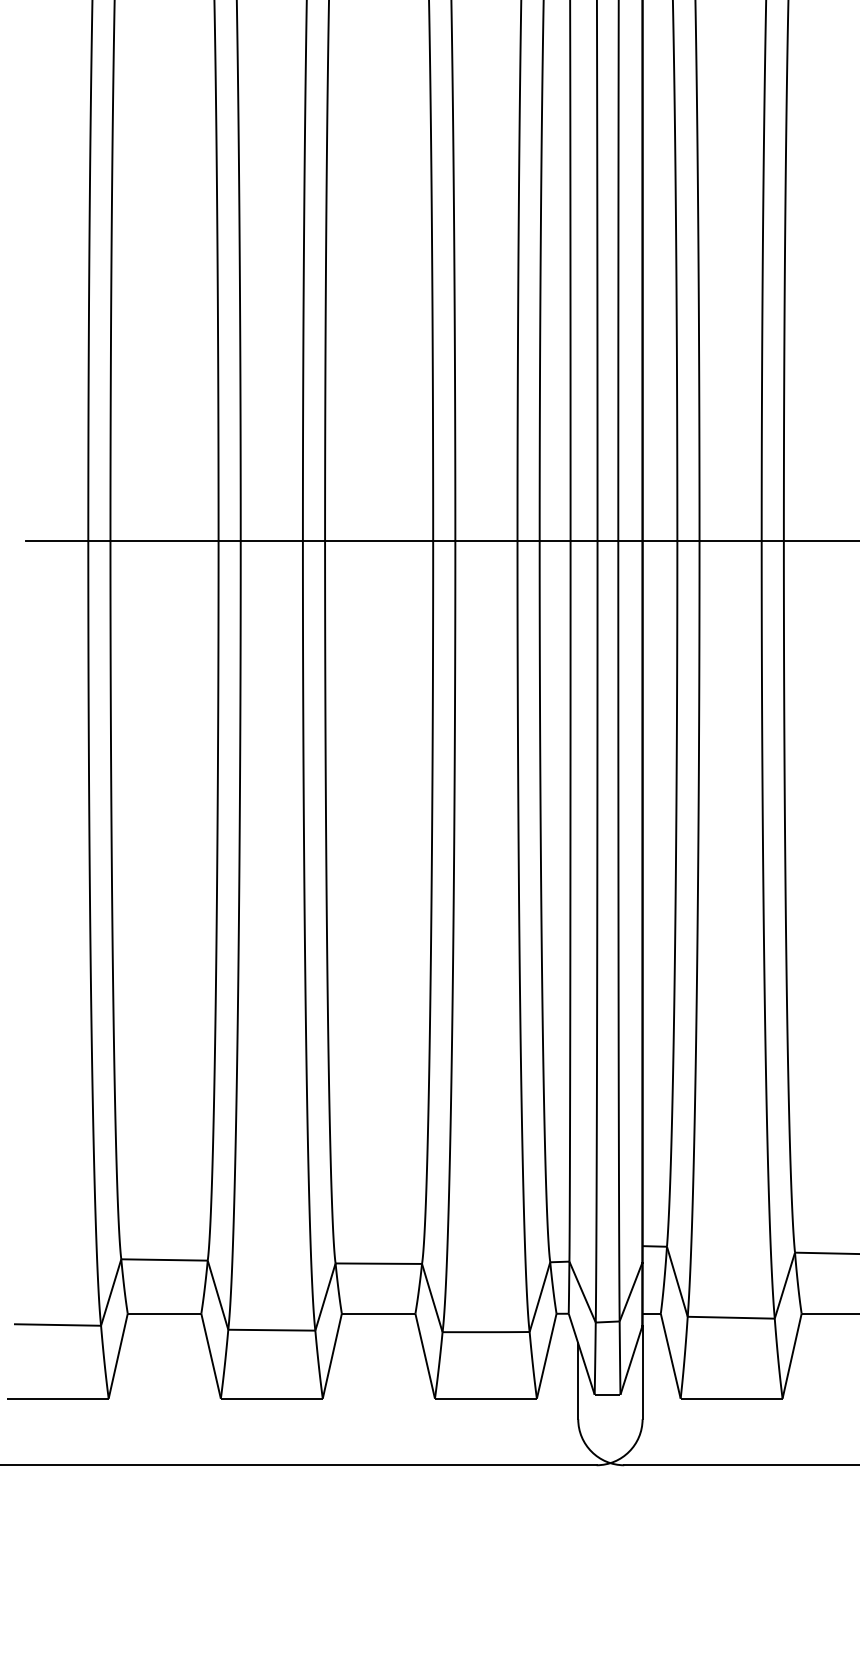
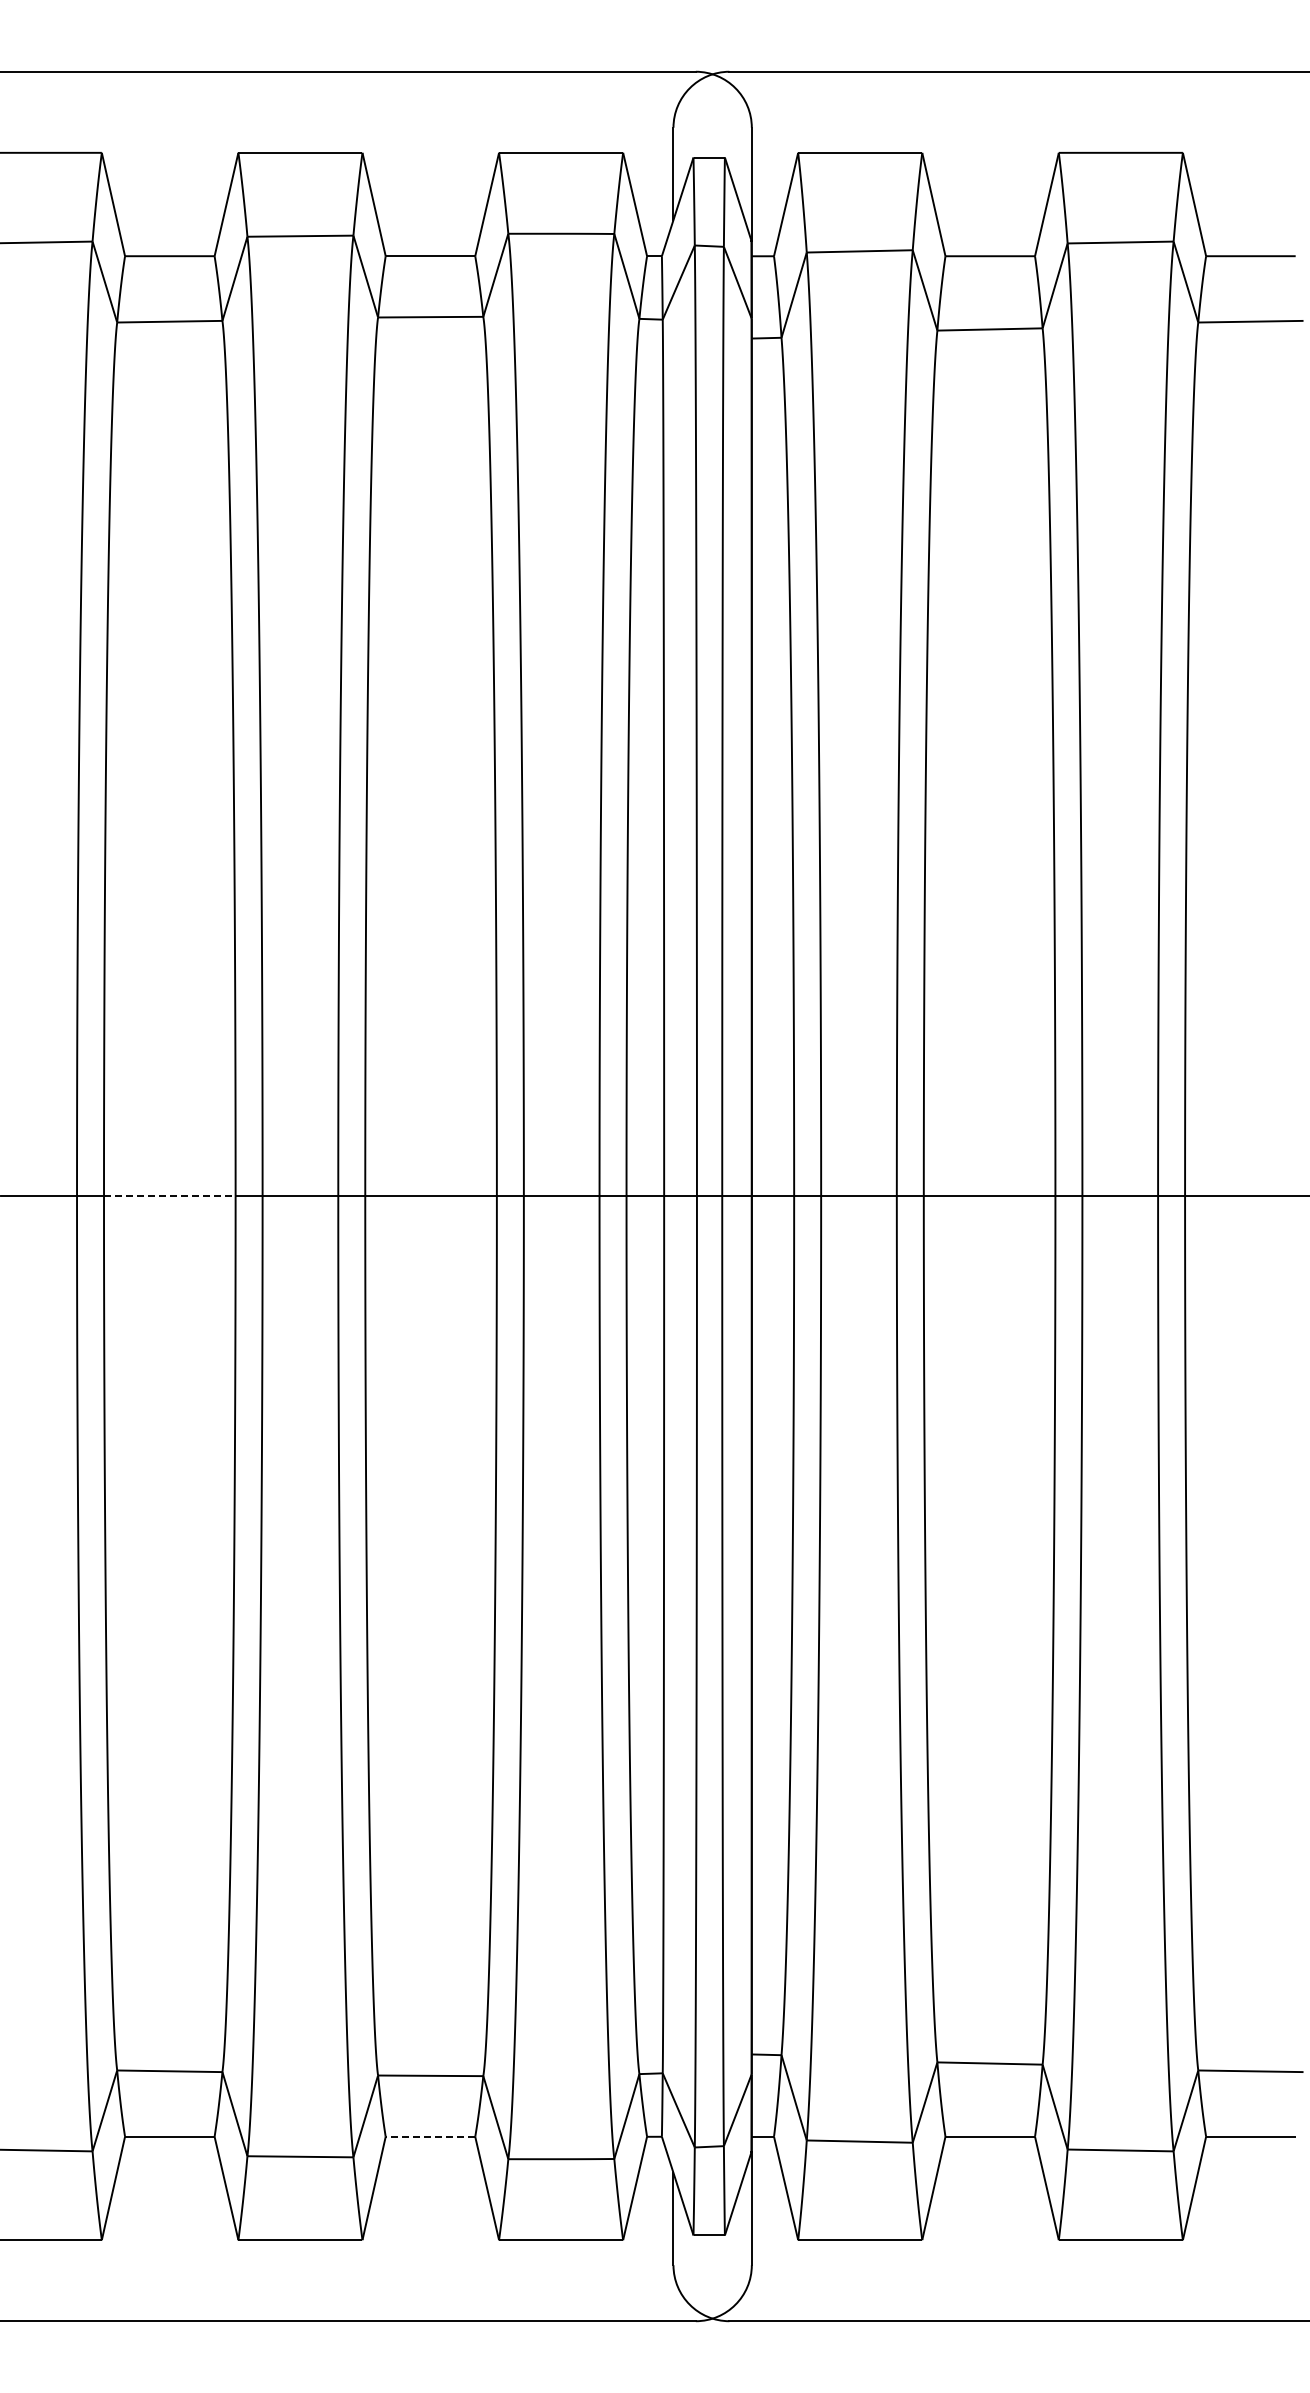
line: (164, 541) -> (169, 1196), solid -> dashed
line: (378, 1313) -> (430, 2136), solid -> dashed

